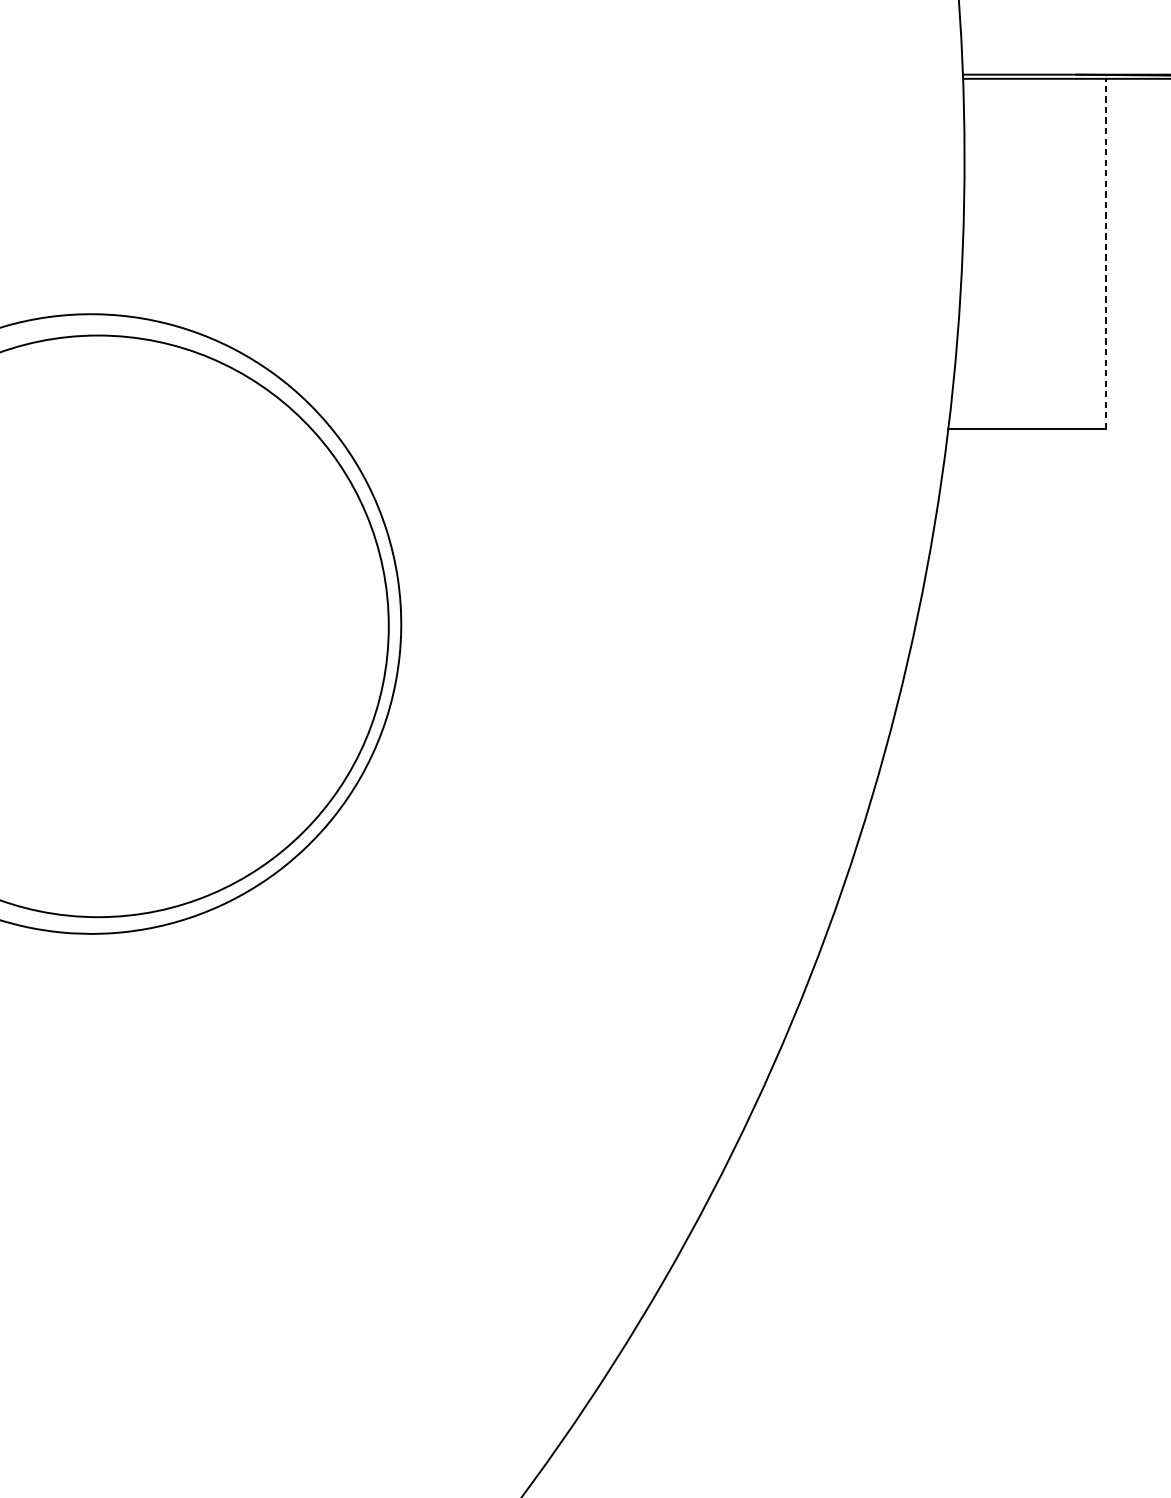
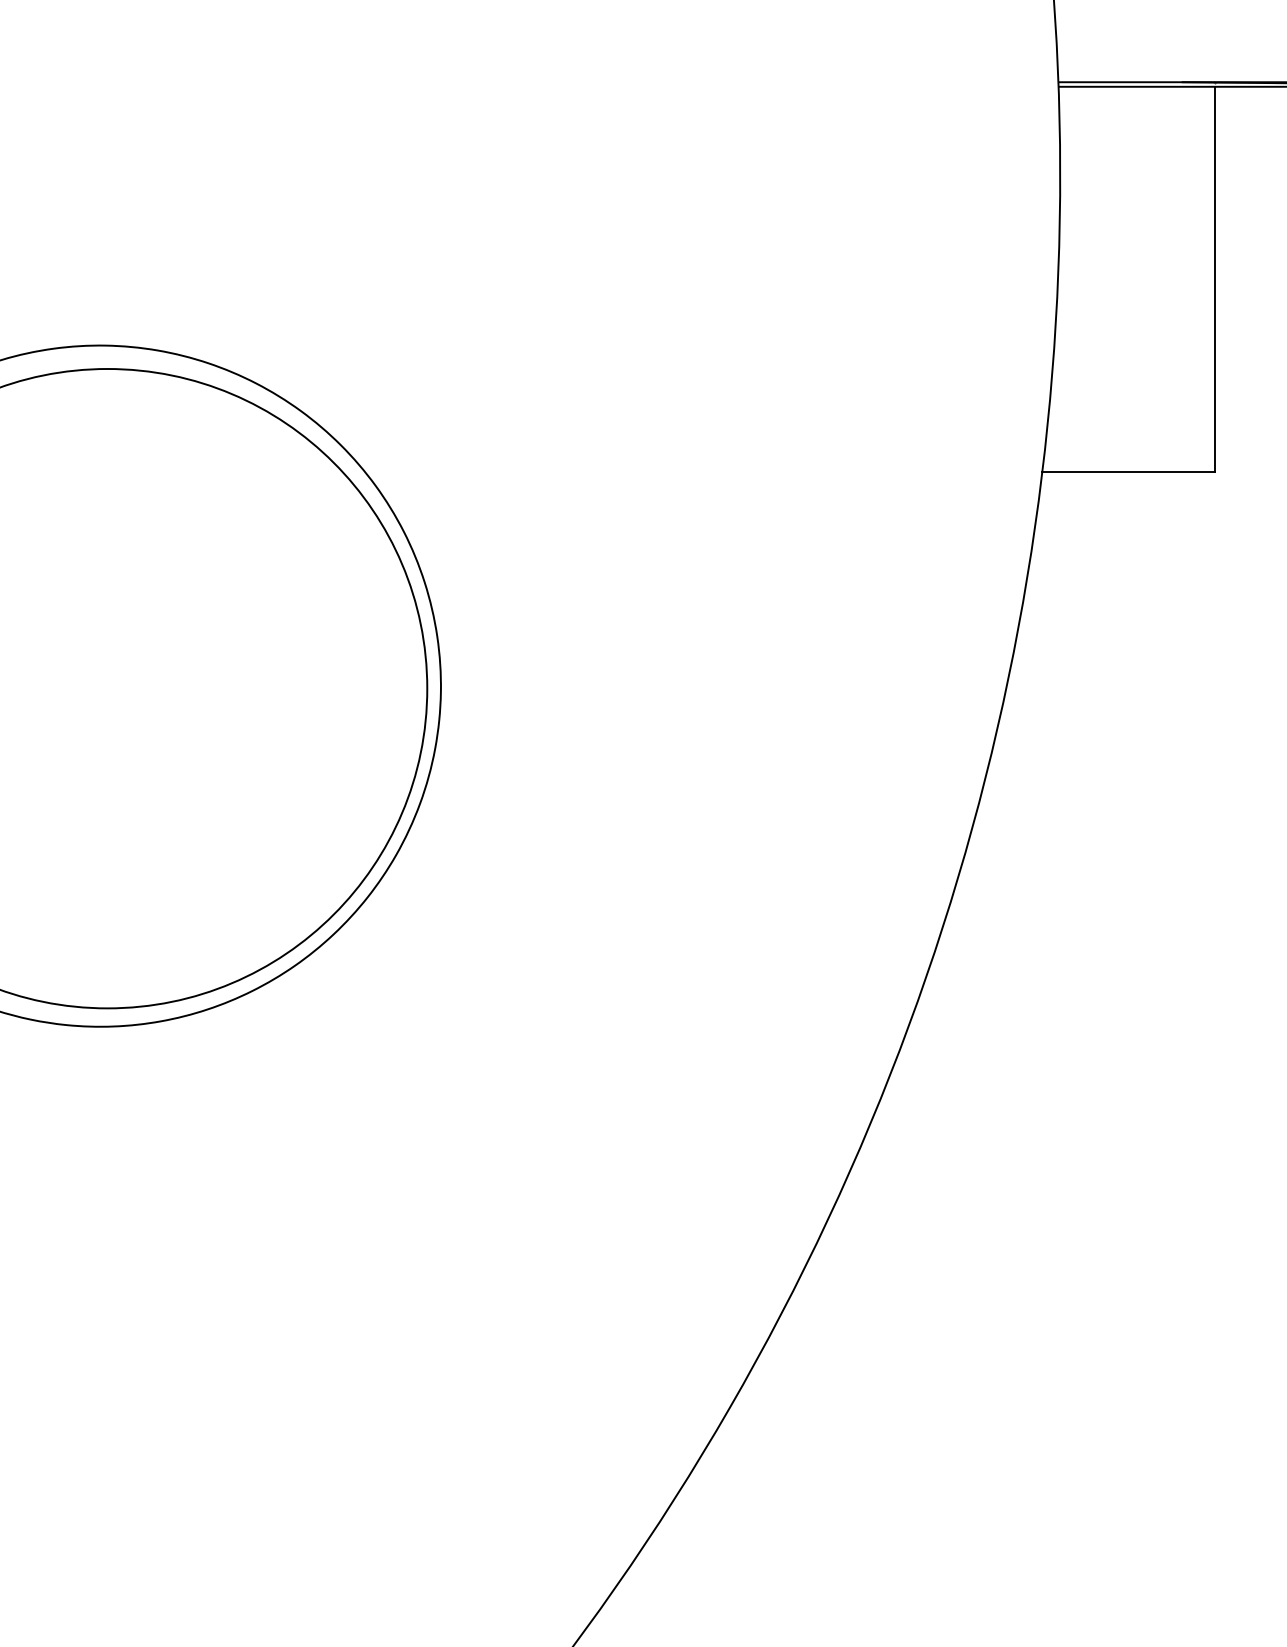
line: (1105, 253) -> (1215, 278), dashed -> solid

